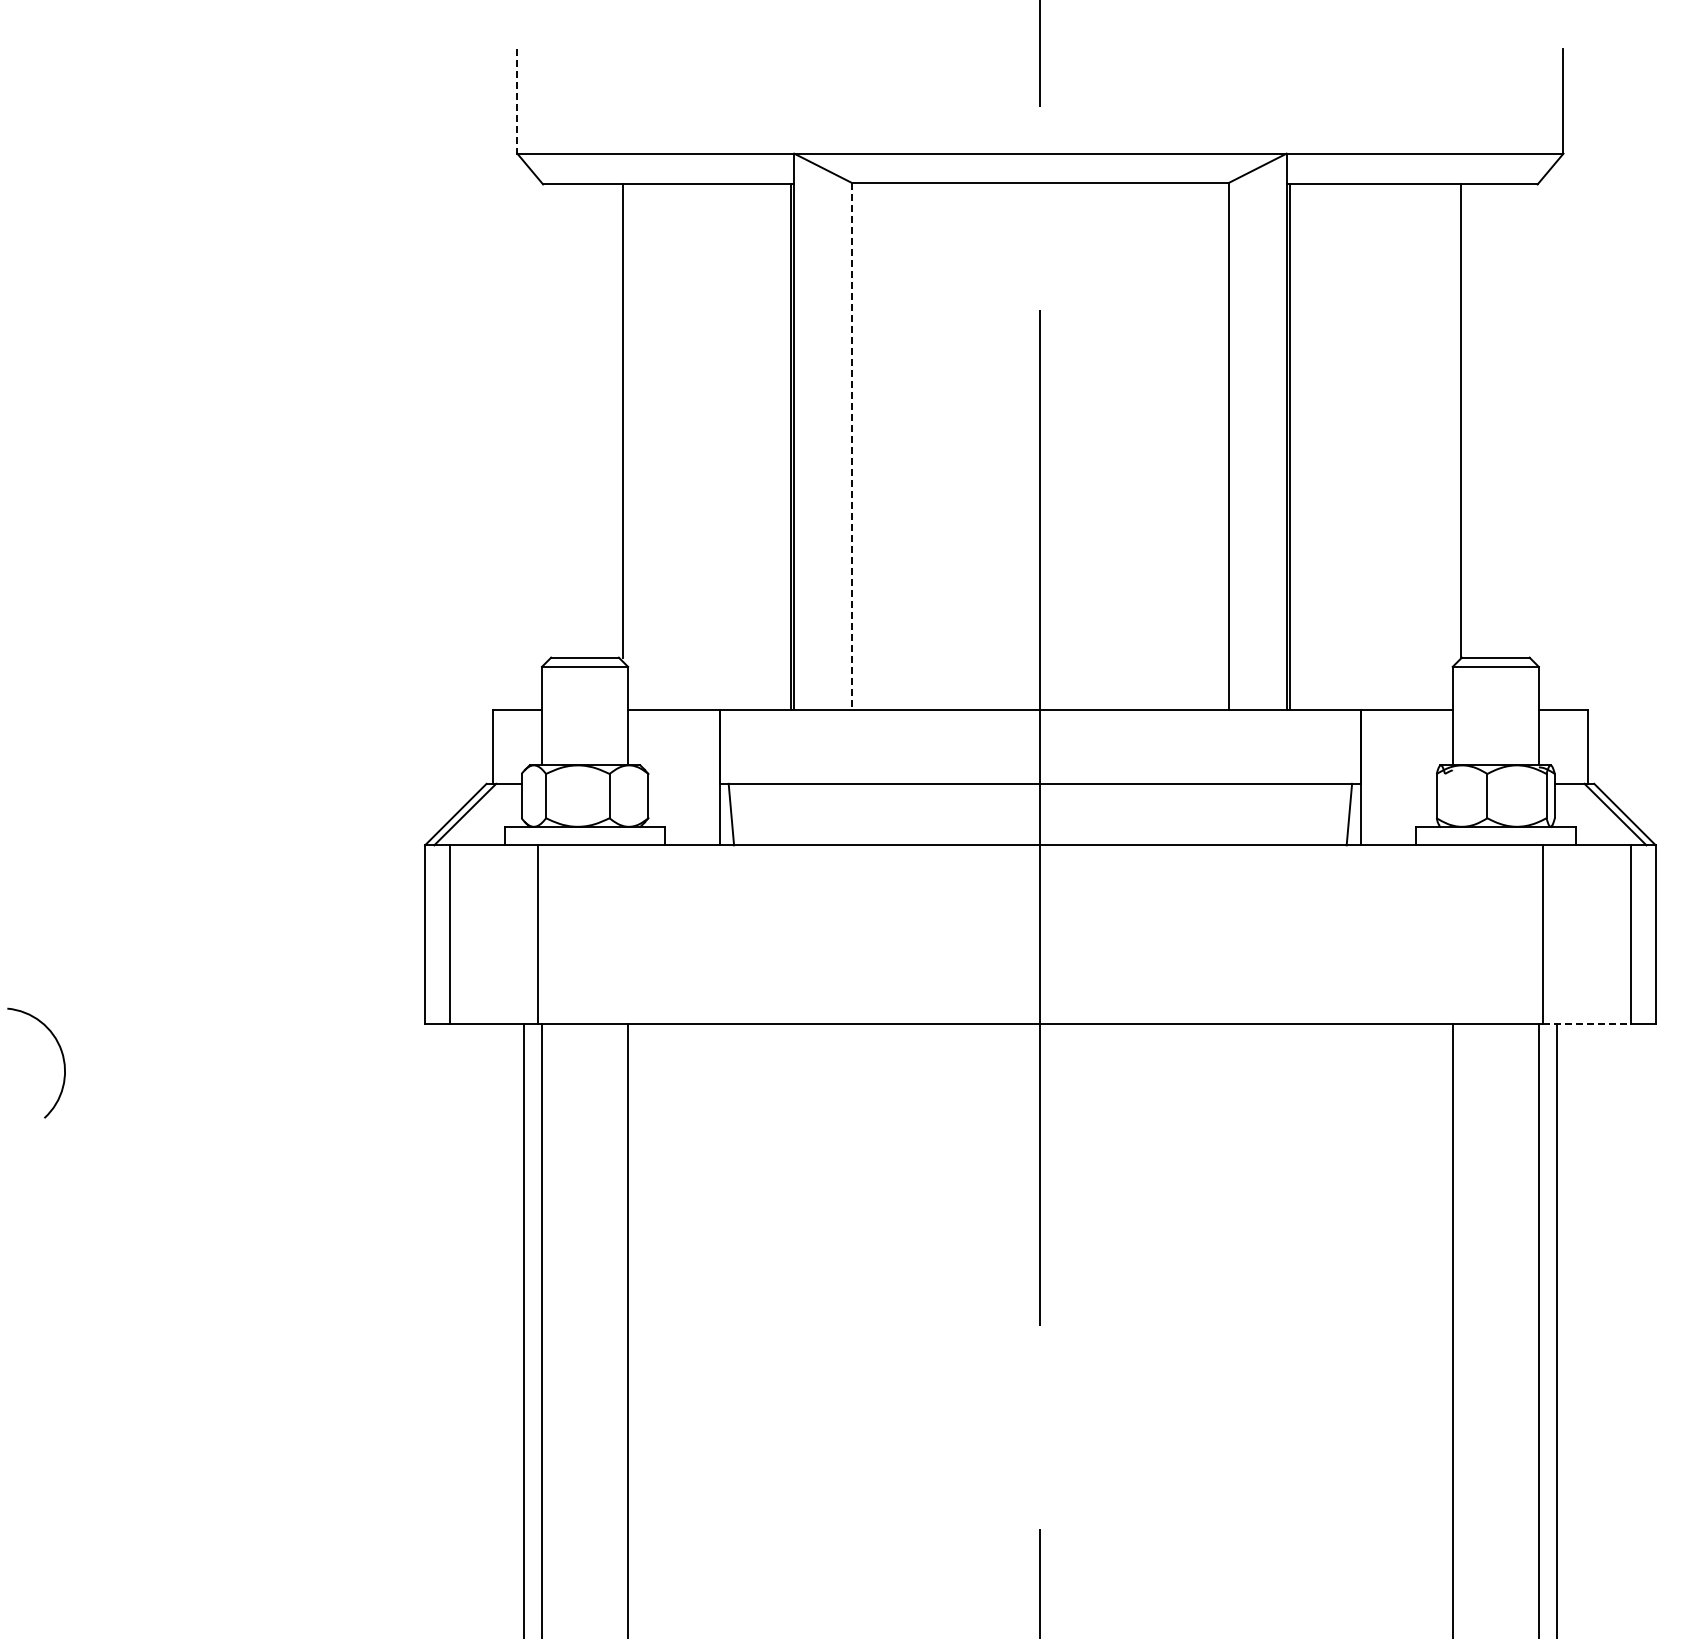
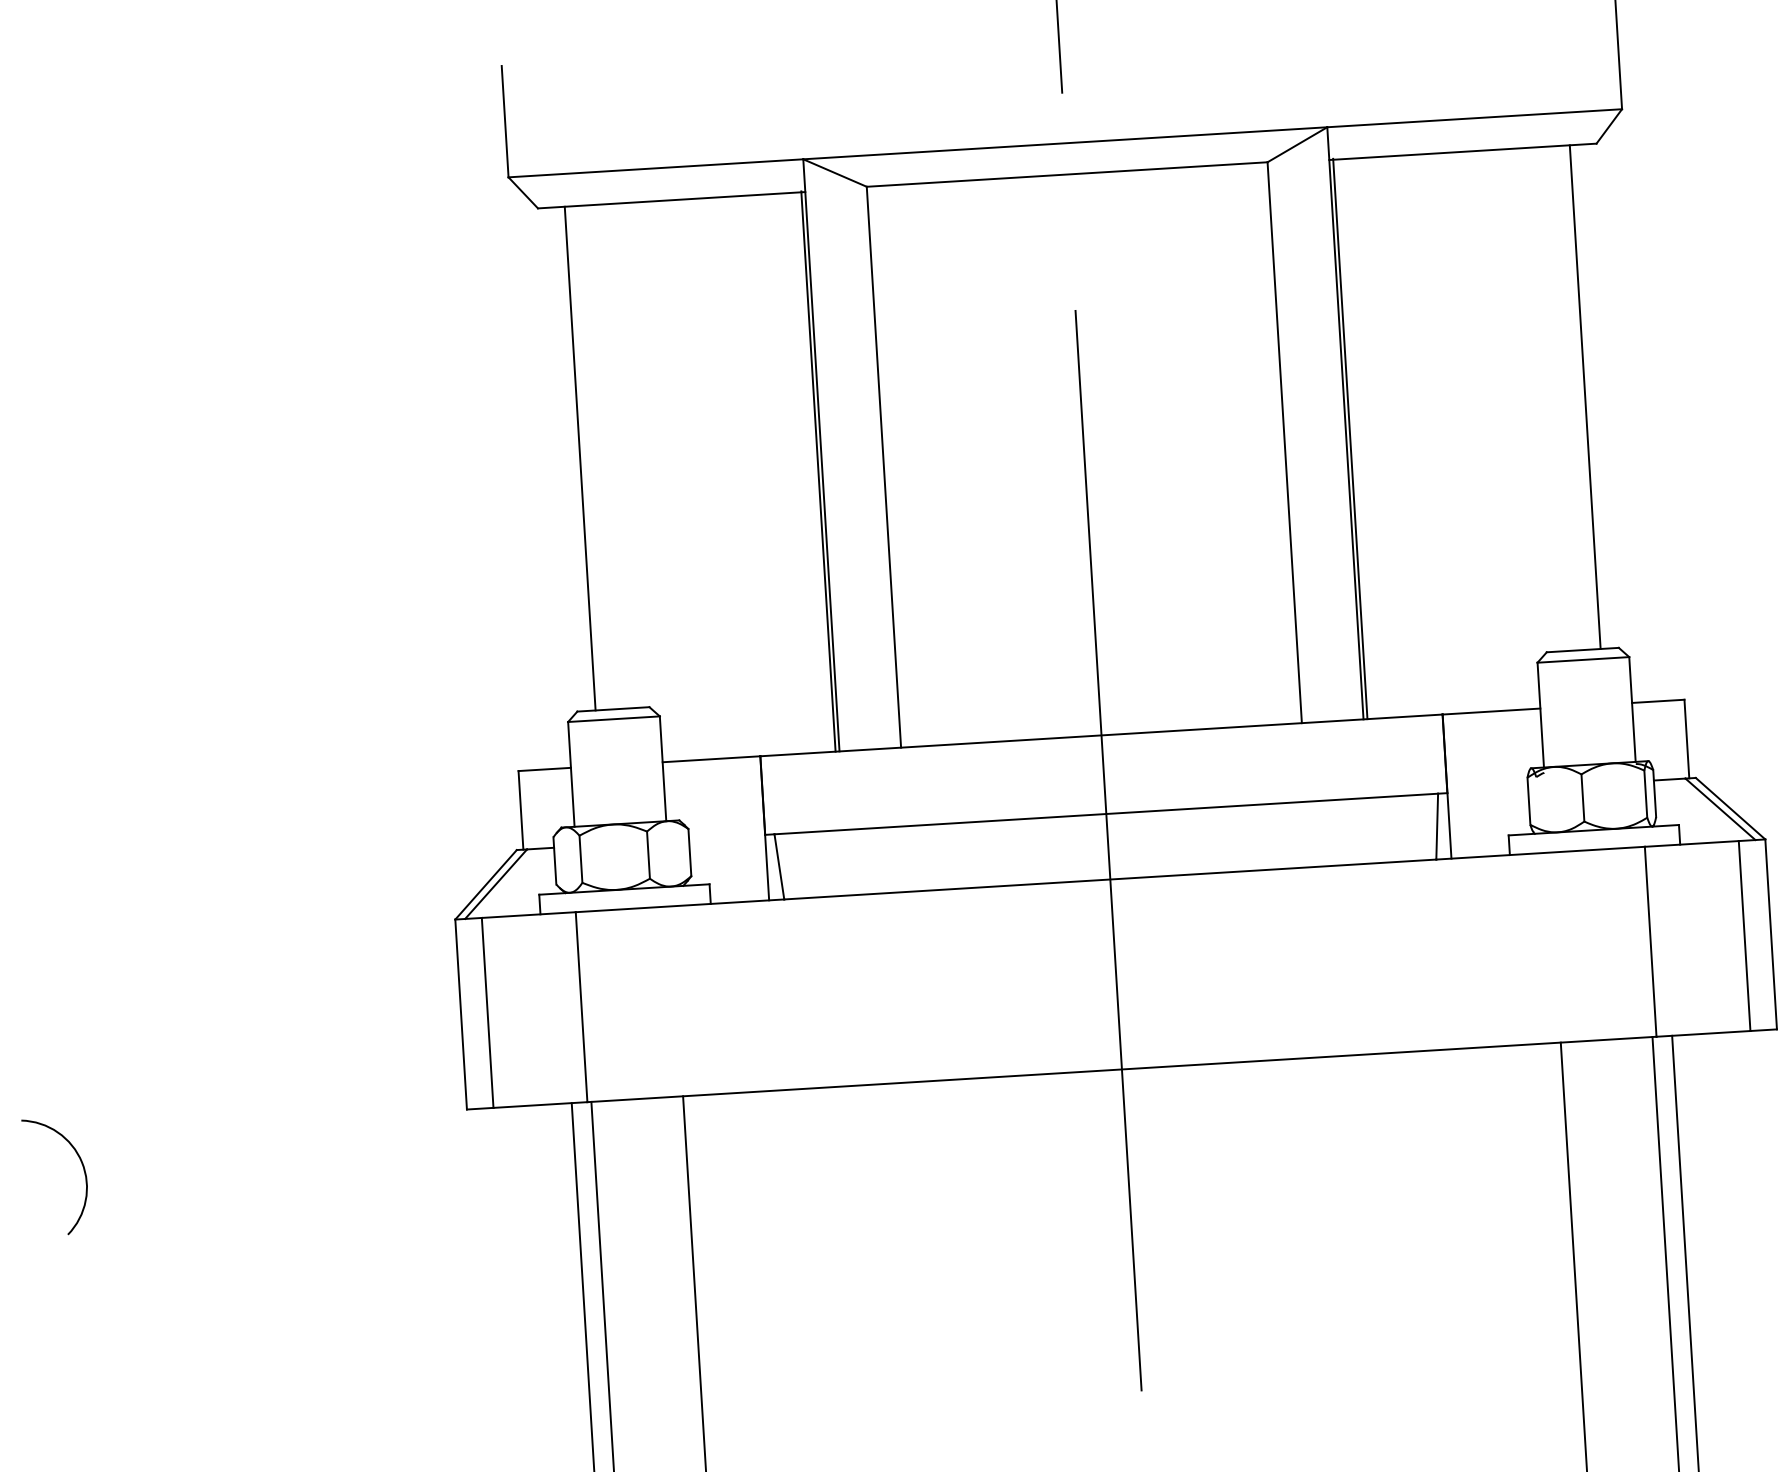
line: (517, 101) -> (505, 121), dashed -> solid
line: (623, 420) -> (580, 458), moved
line: (1460, 420) -> (1585, 396), moved
line: (852, 447) -> (884, 468), dashed -> solid
line: (1587, 1023) -> (1704, 1033), dashed -> solid

